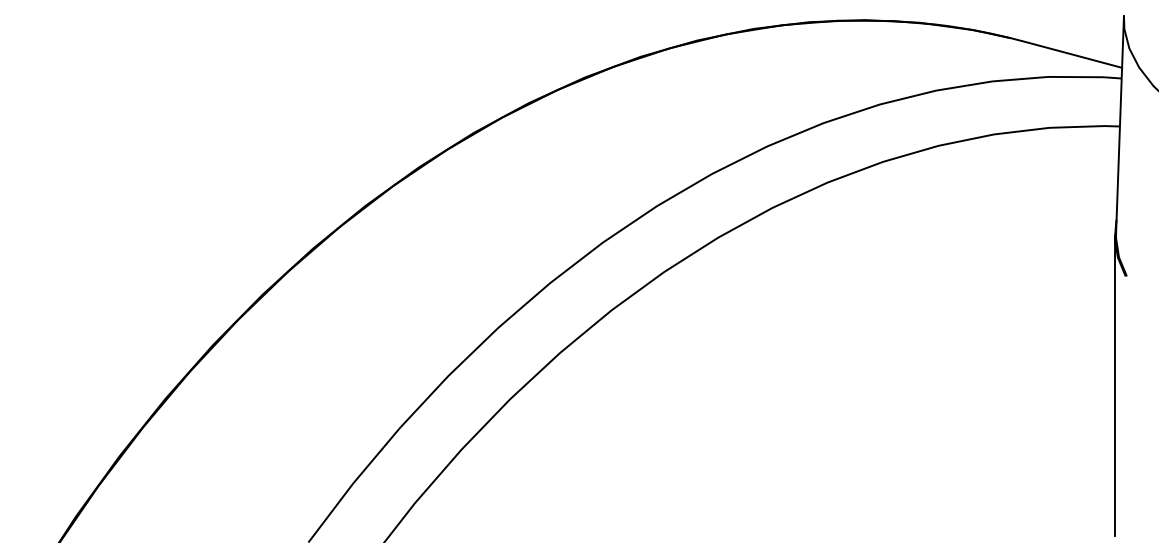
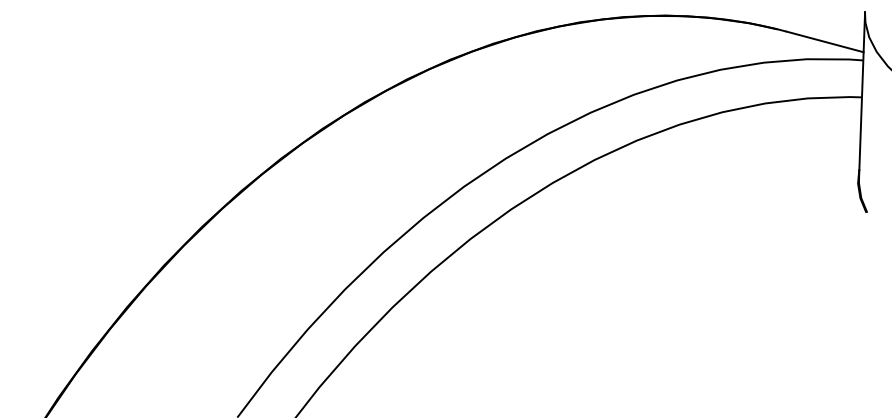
line: (1114, 385) -> (857, 296), removed

